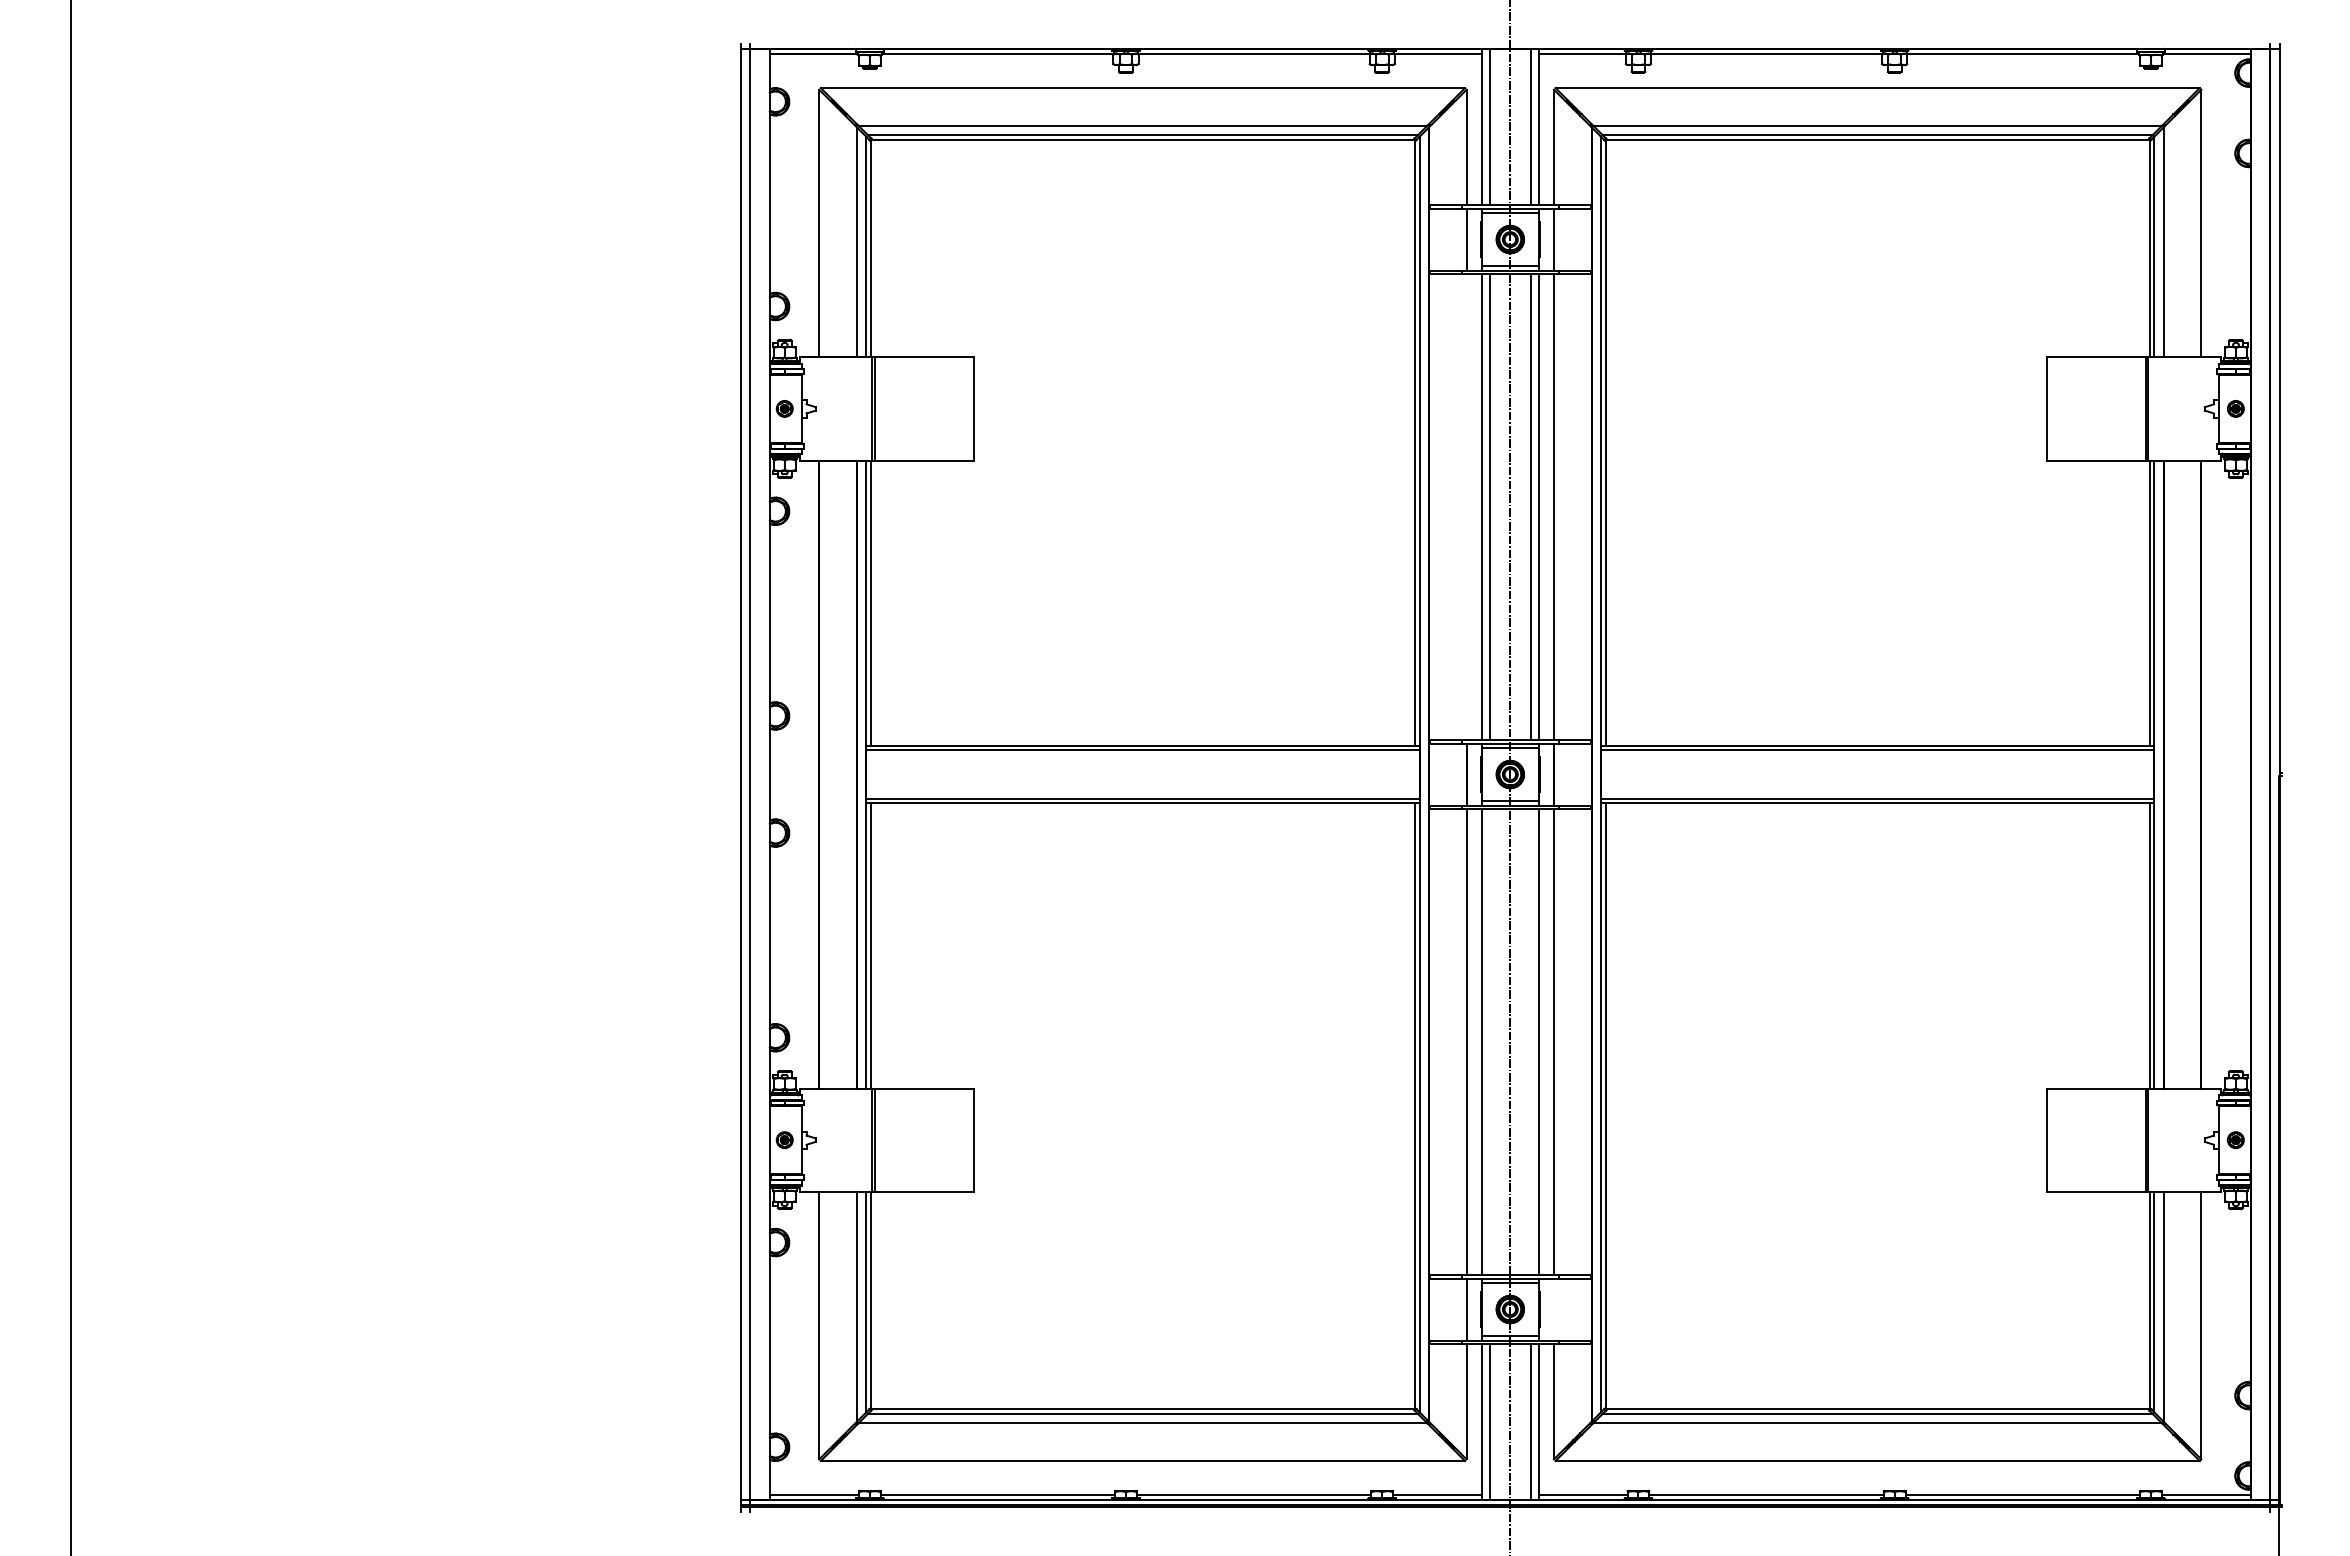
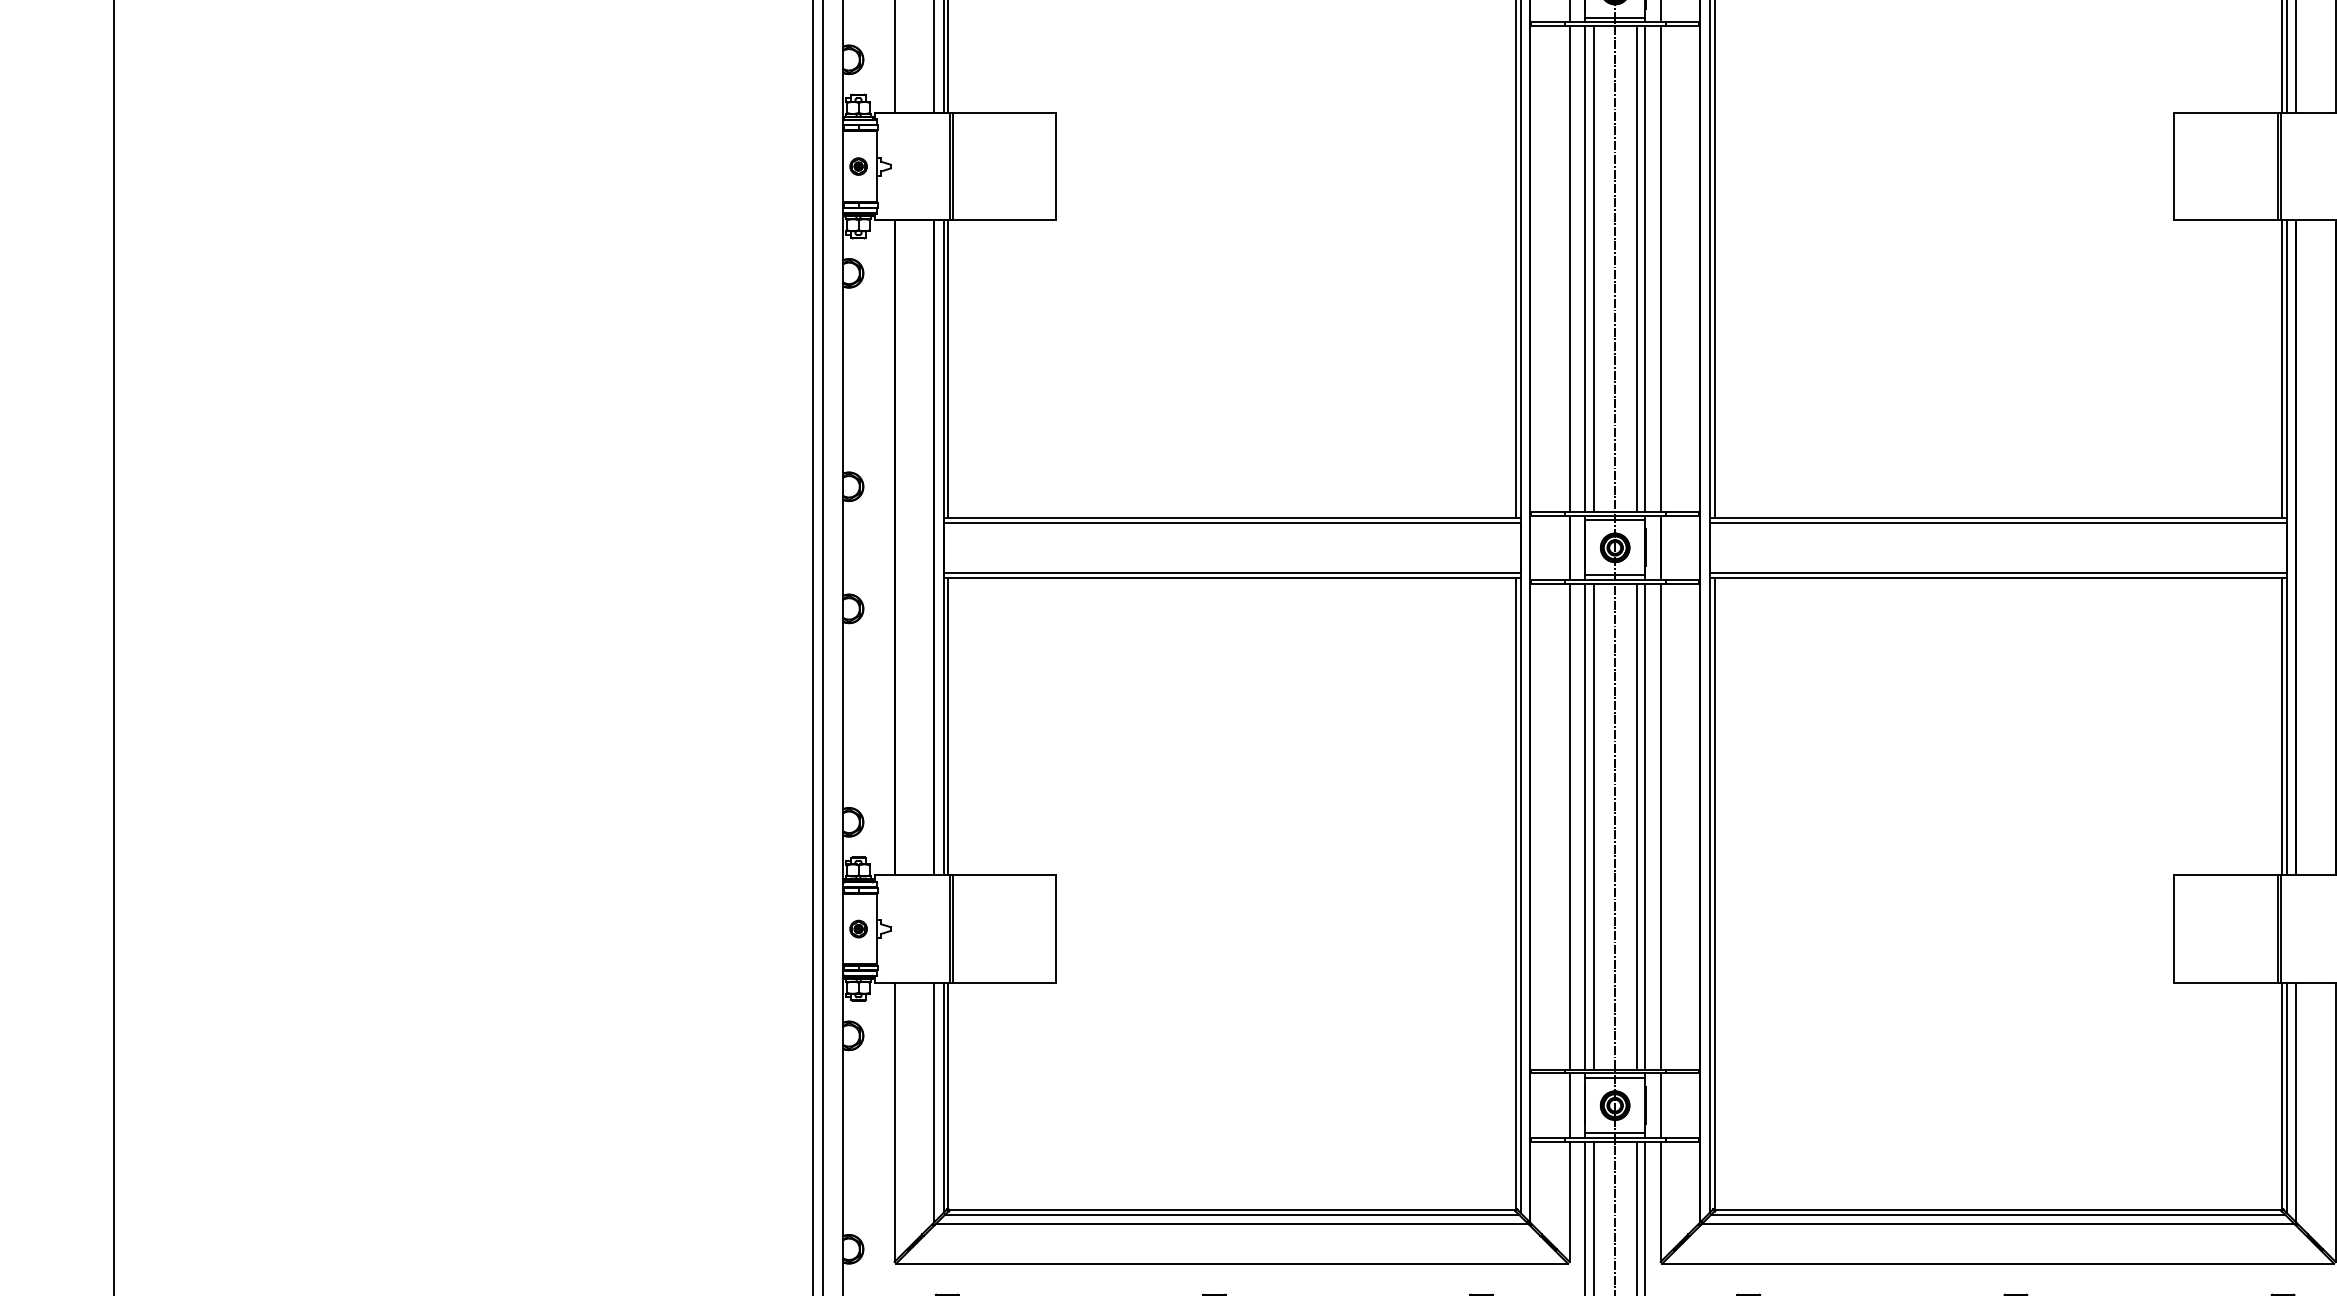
line: (1466, 507) -> (1569, 269), added
line: (1489, 1041) -> (1593, 826), added
line: (1530, 1041) -> (1636, 826), added
line: (1553, 1309) -> (1660, 1105), added

